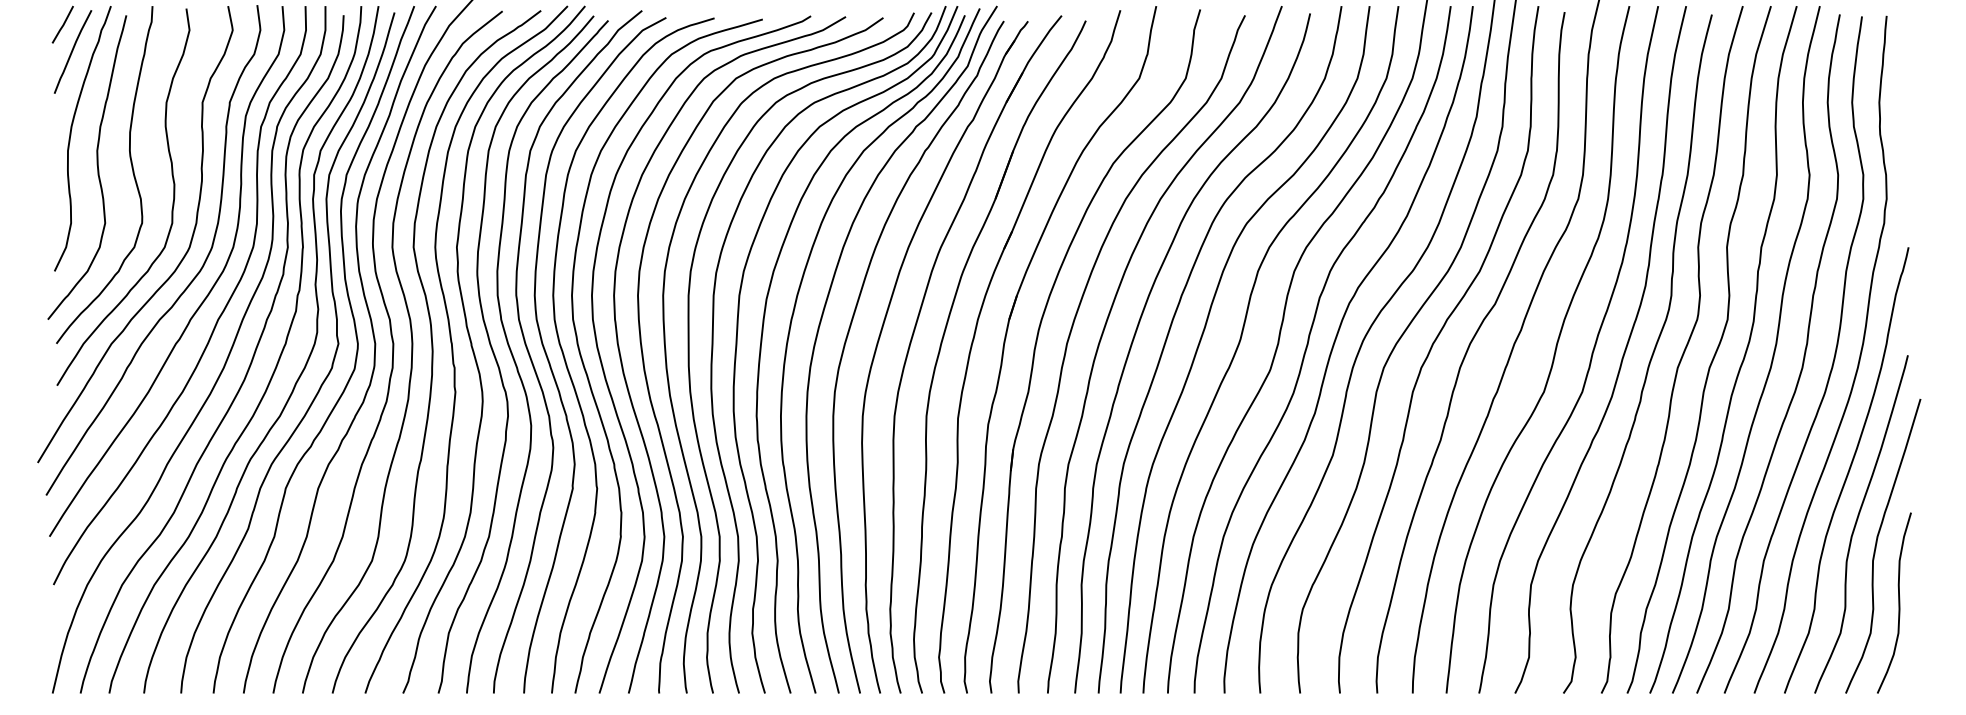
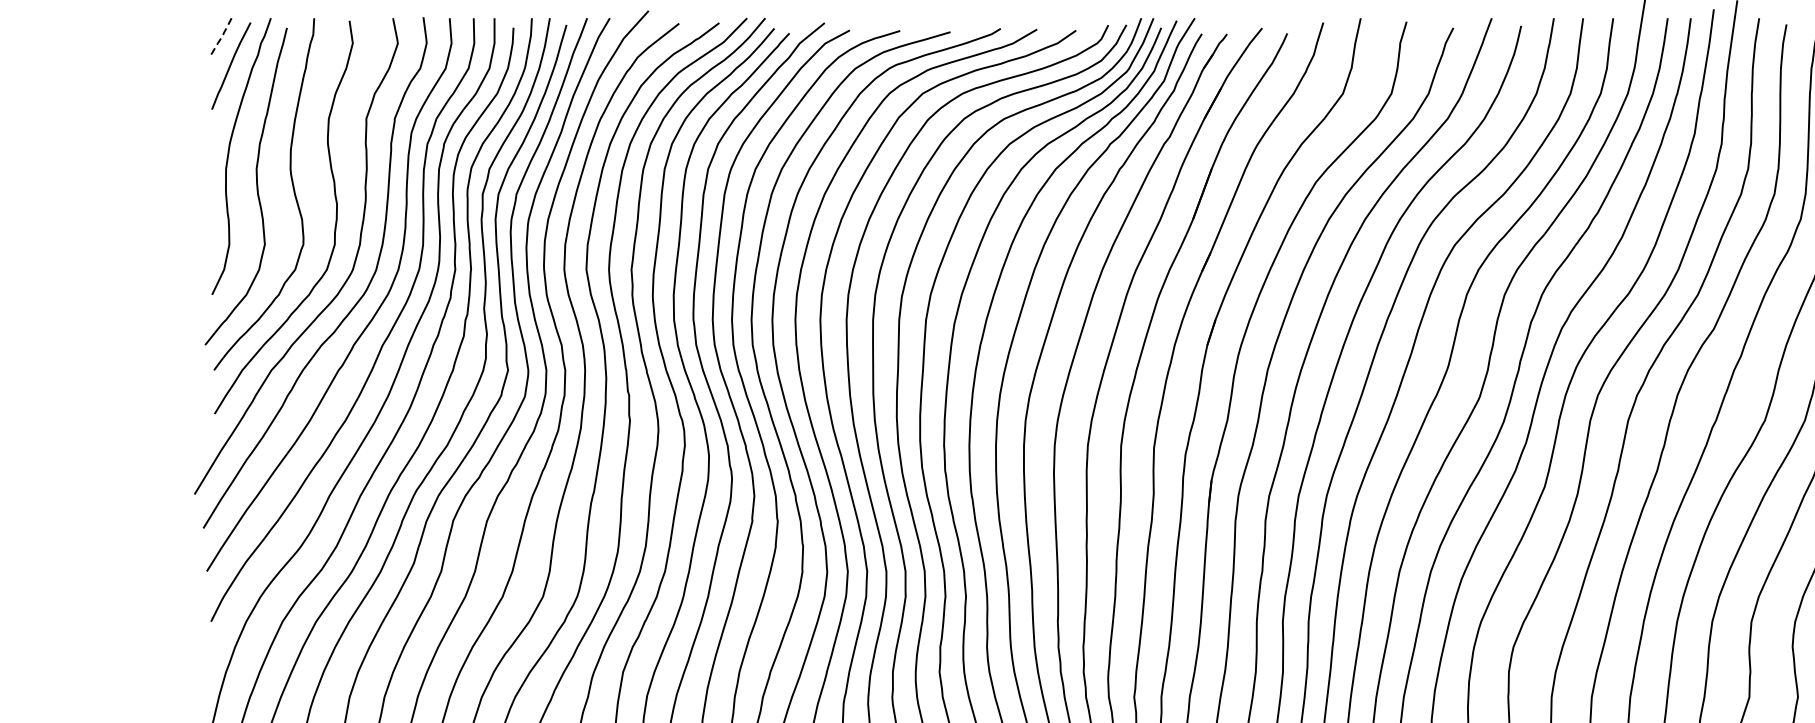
line: (63, 25) -> (221, 38), solid -> dashed

